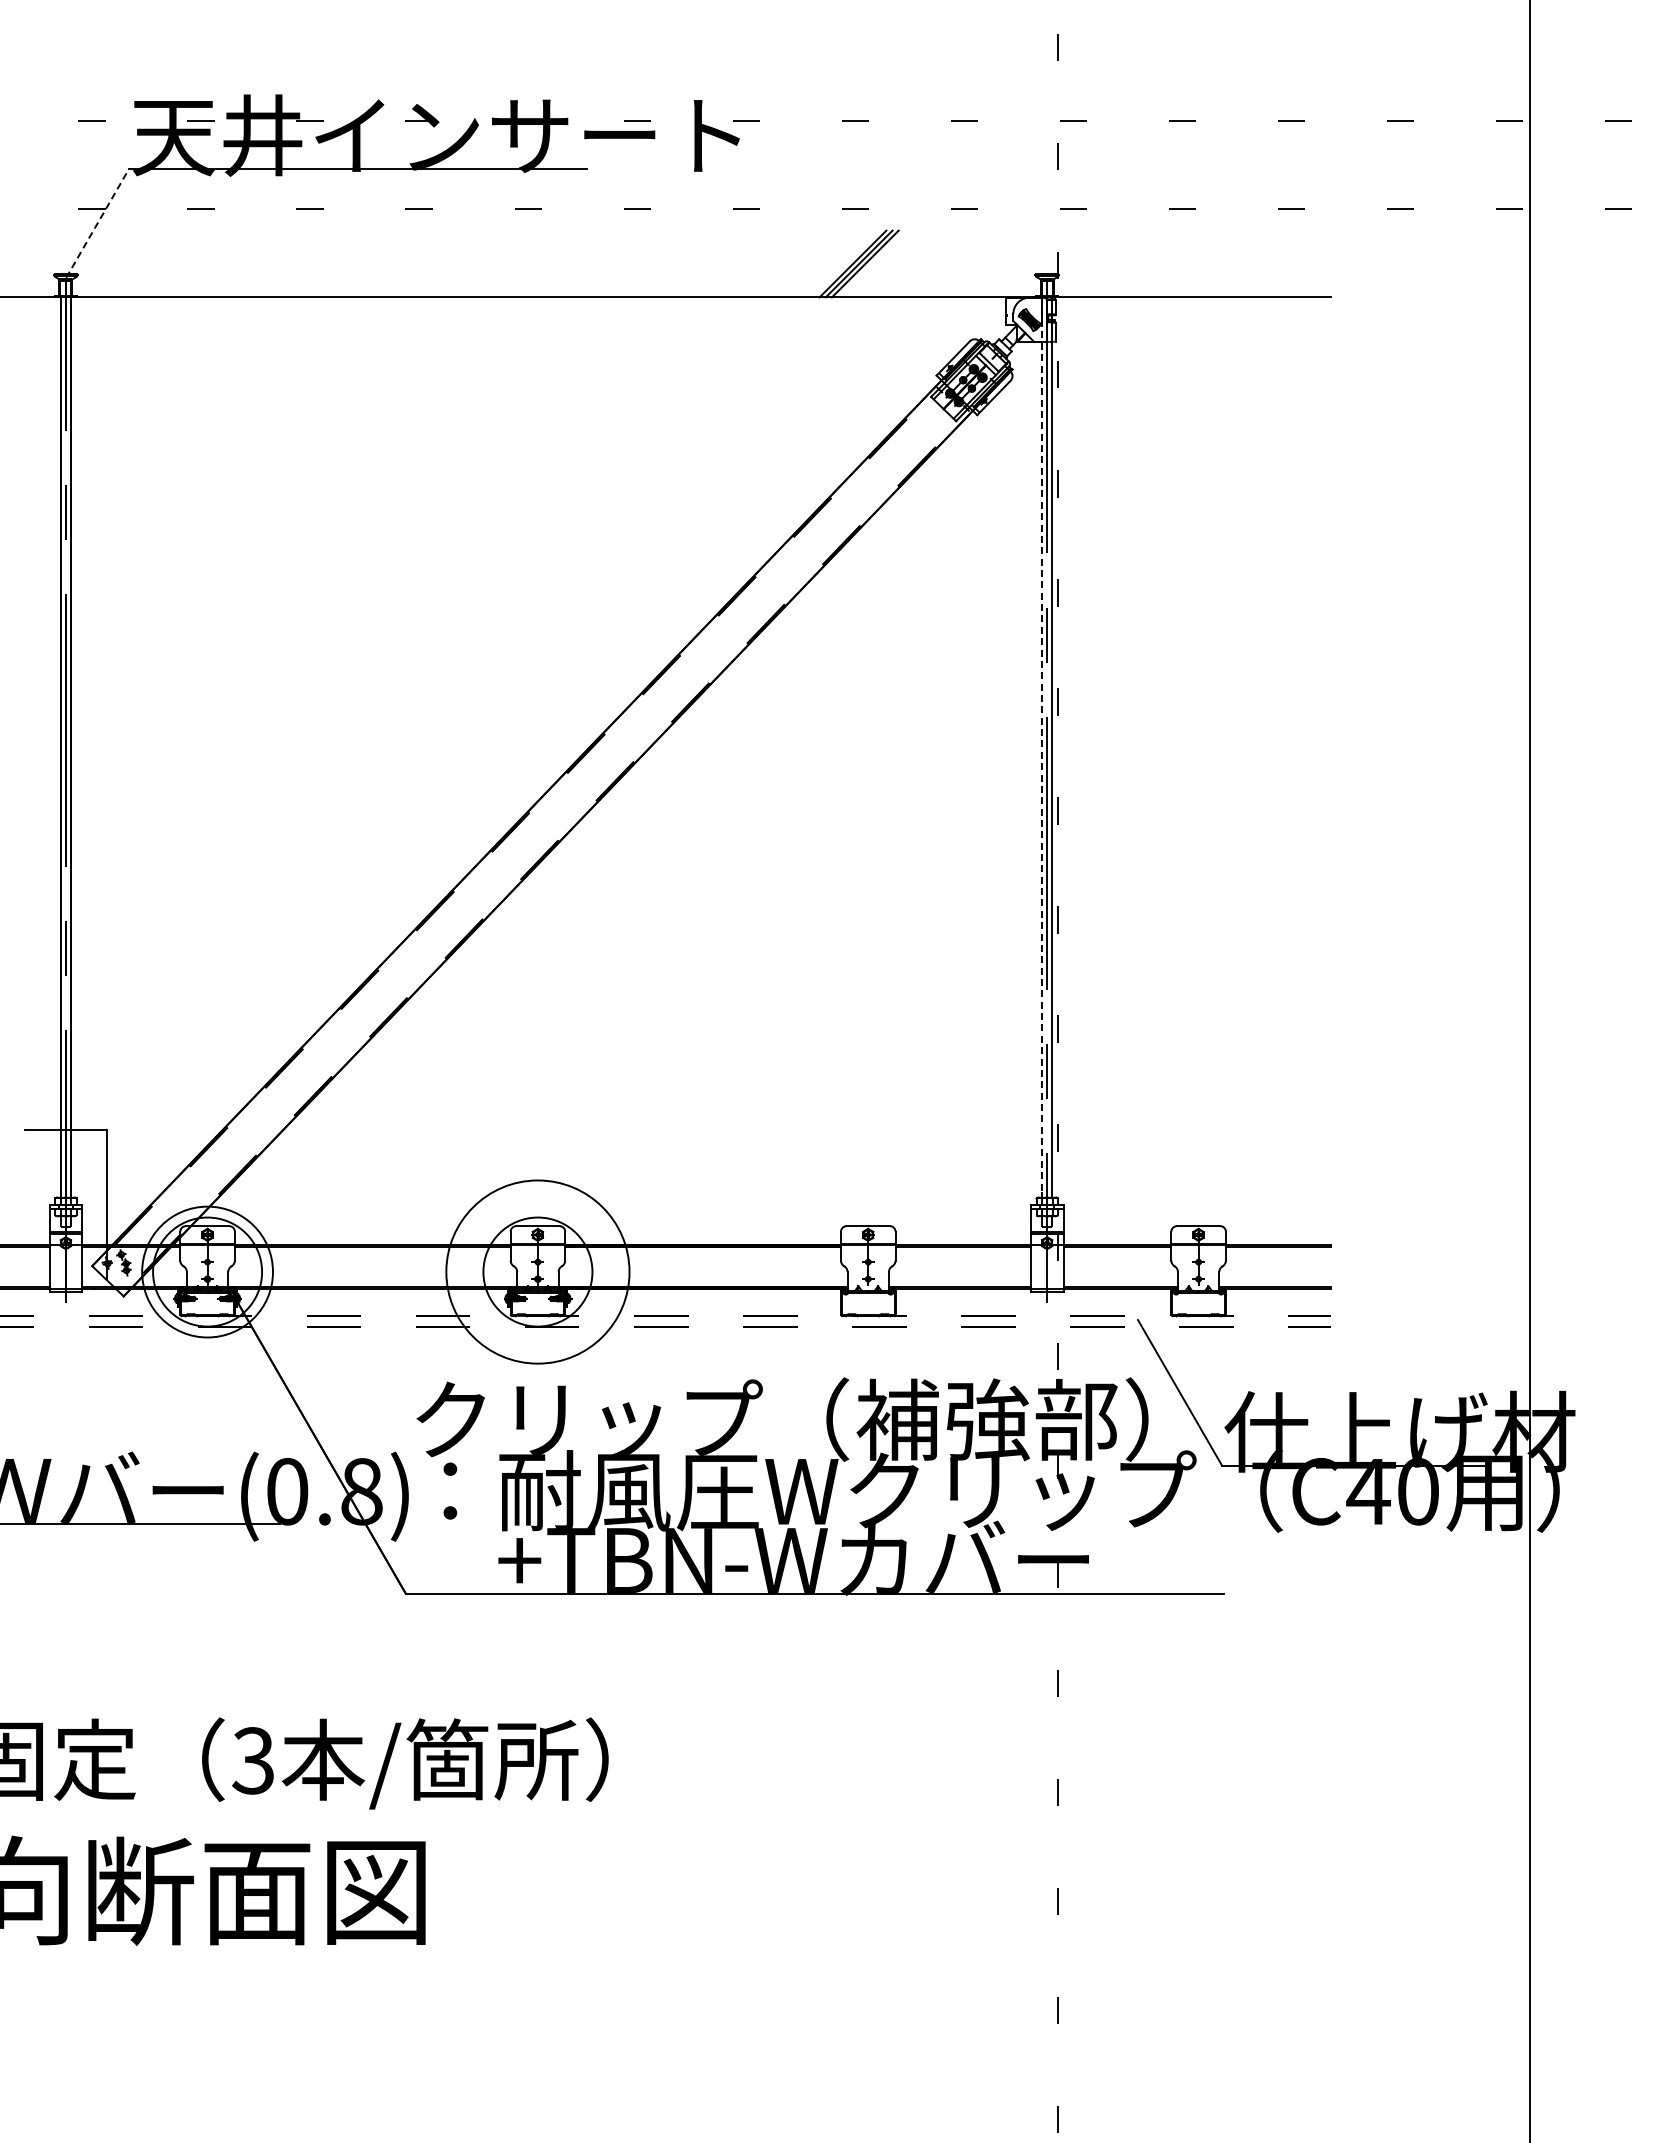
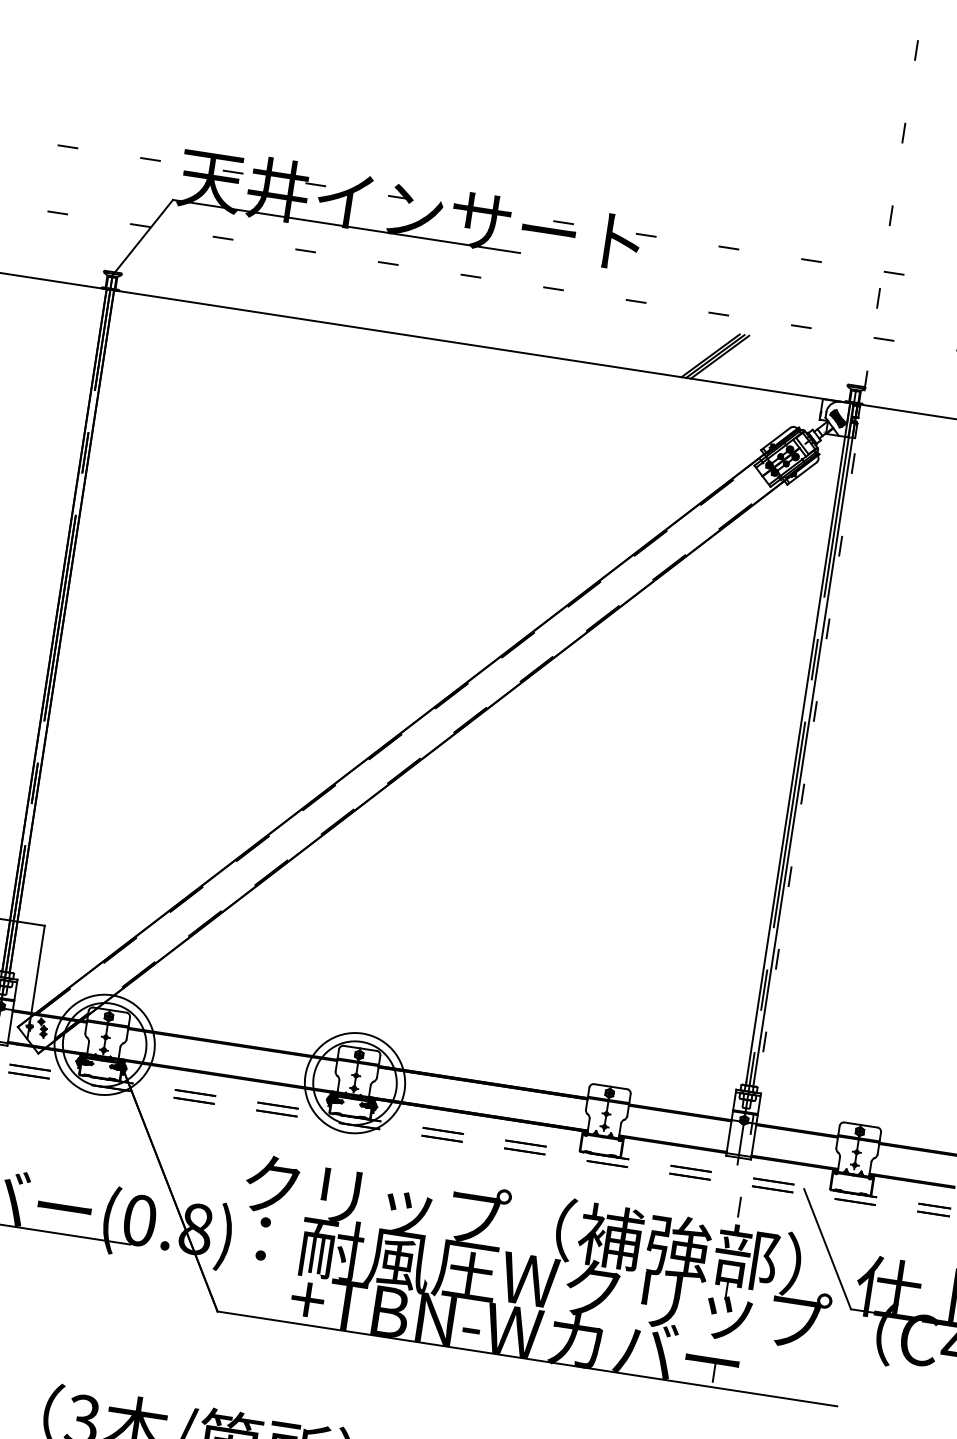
line: (97, 223) -> (142, 237), dashed -> solid
line: (1042, 745) -> (798, 742), dashed -> solid
circle: (537, 1271) -> (354, 1082), size x0.71

